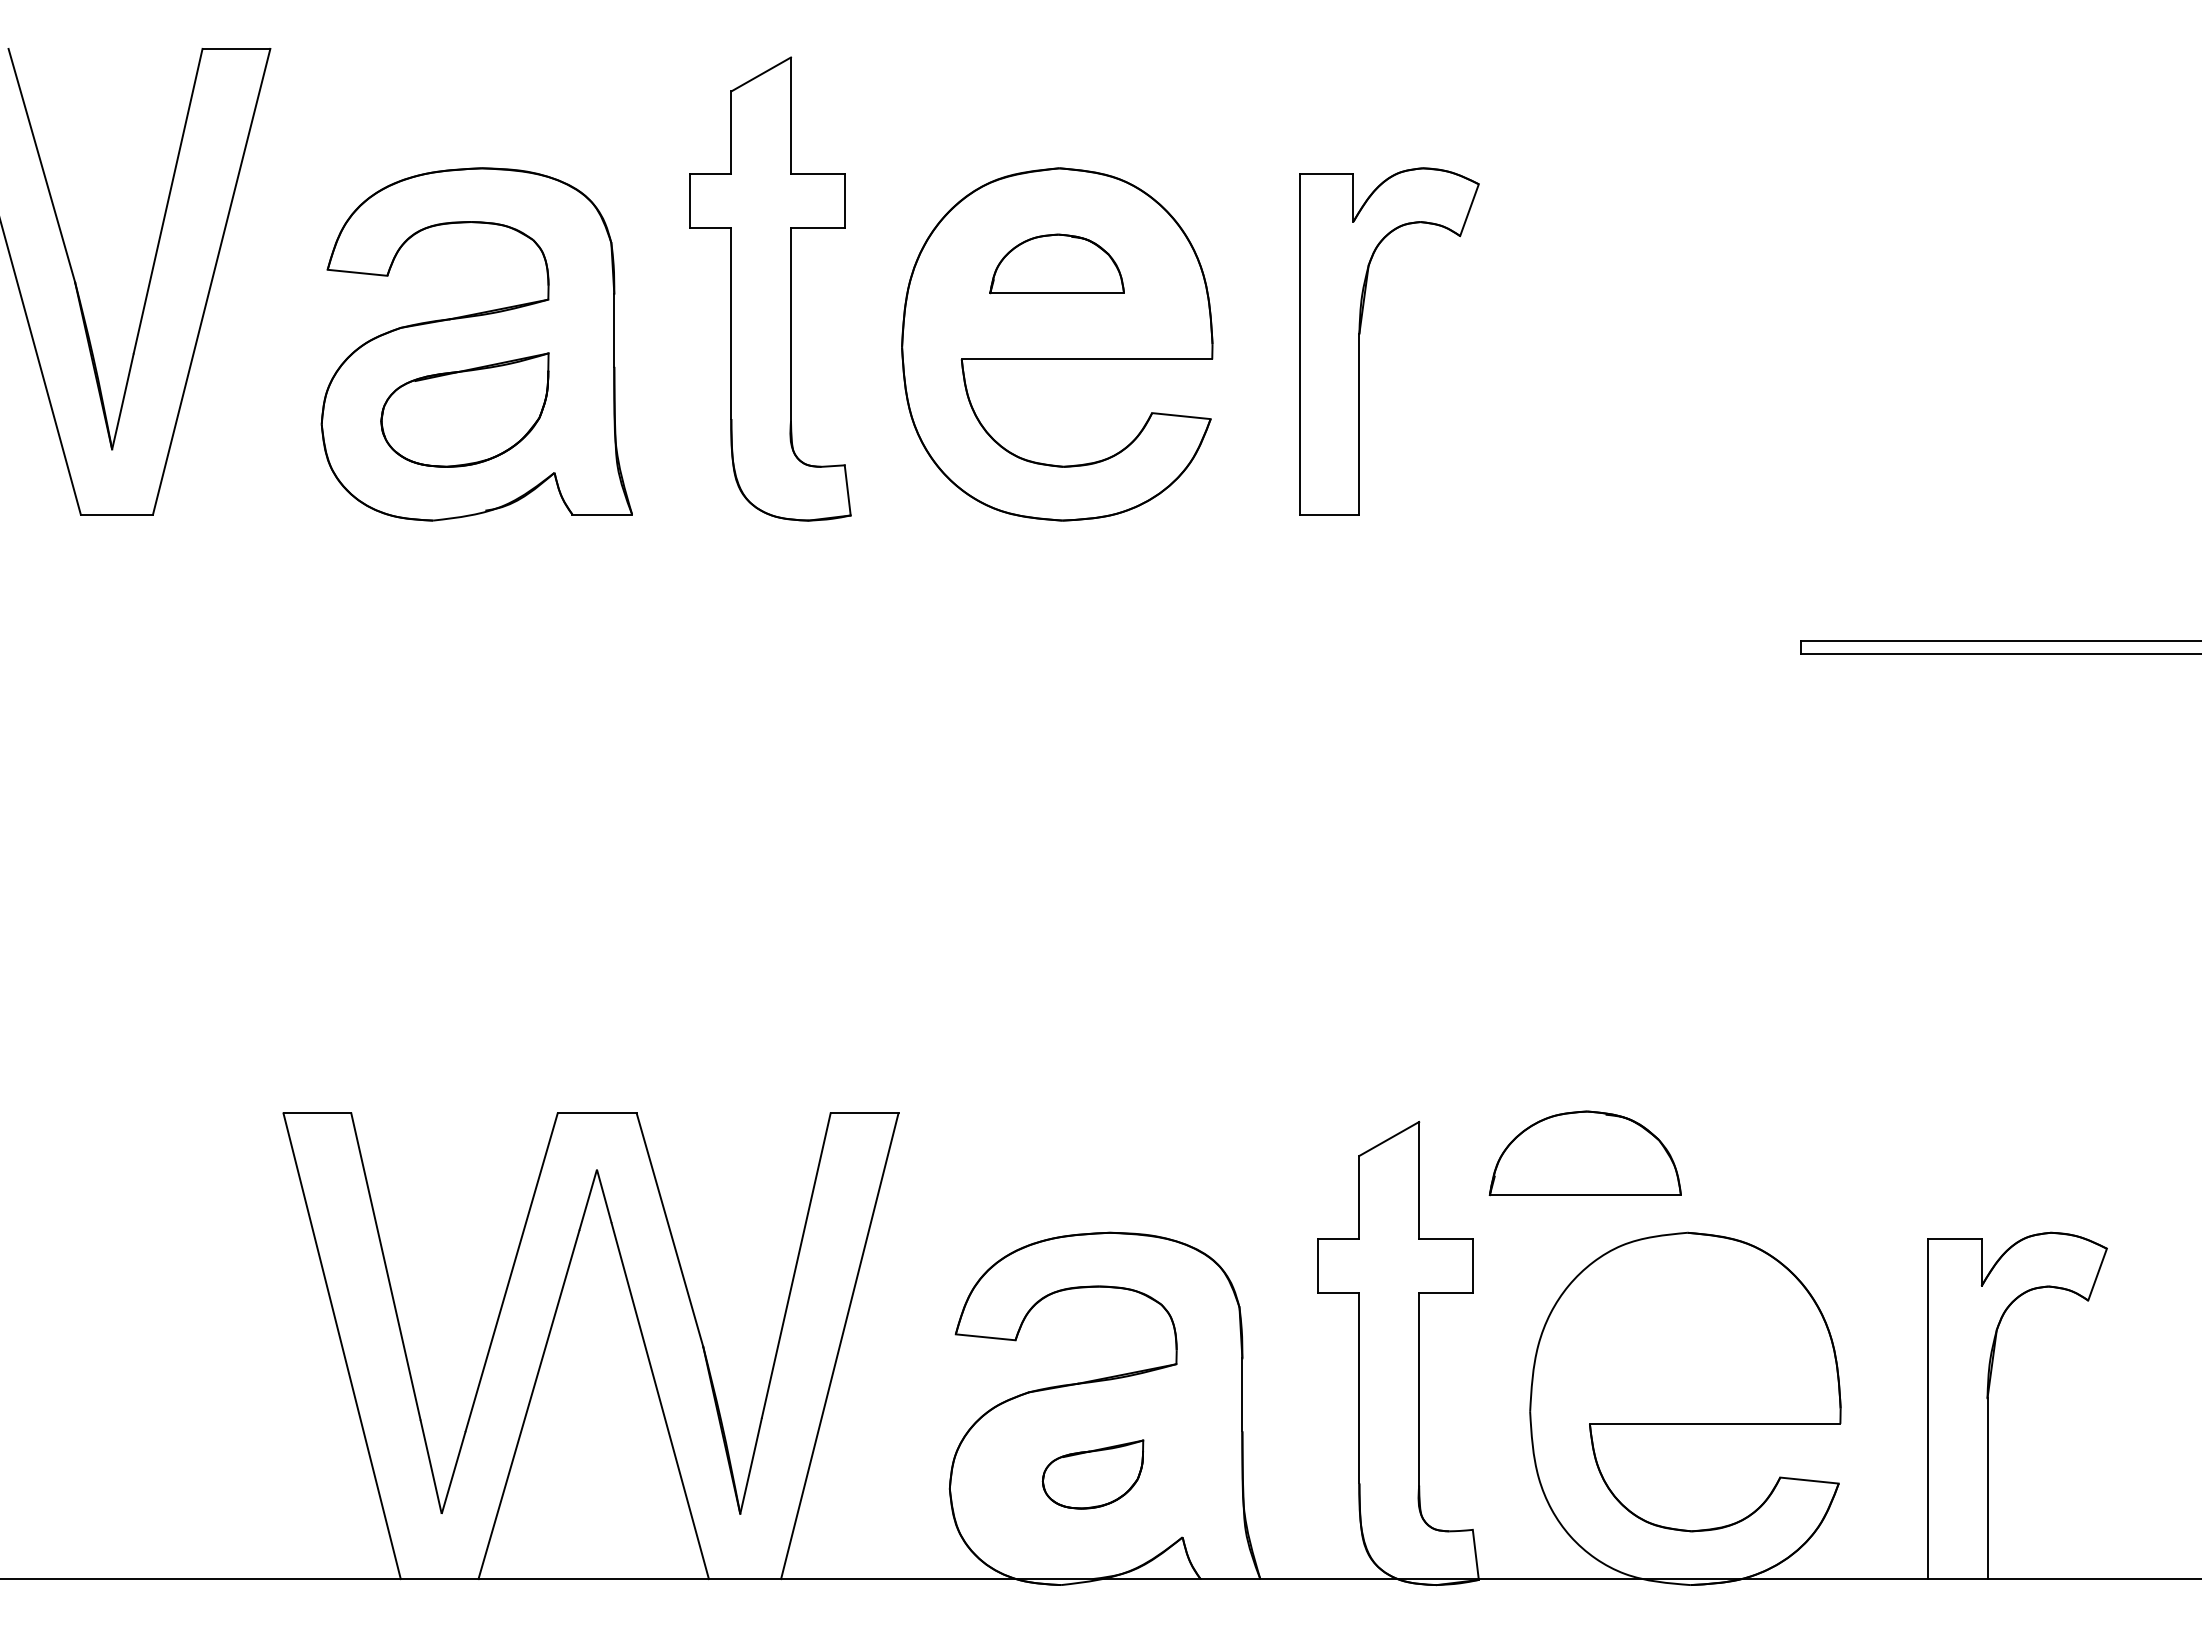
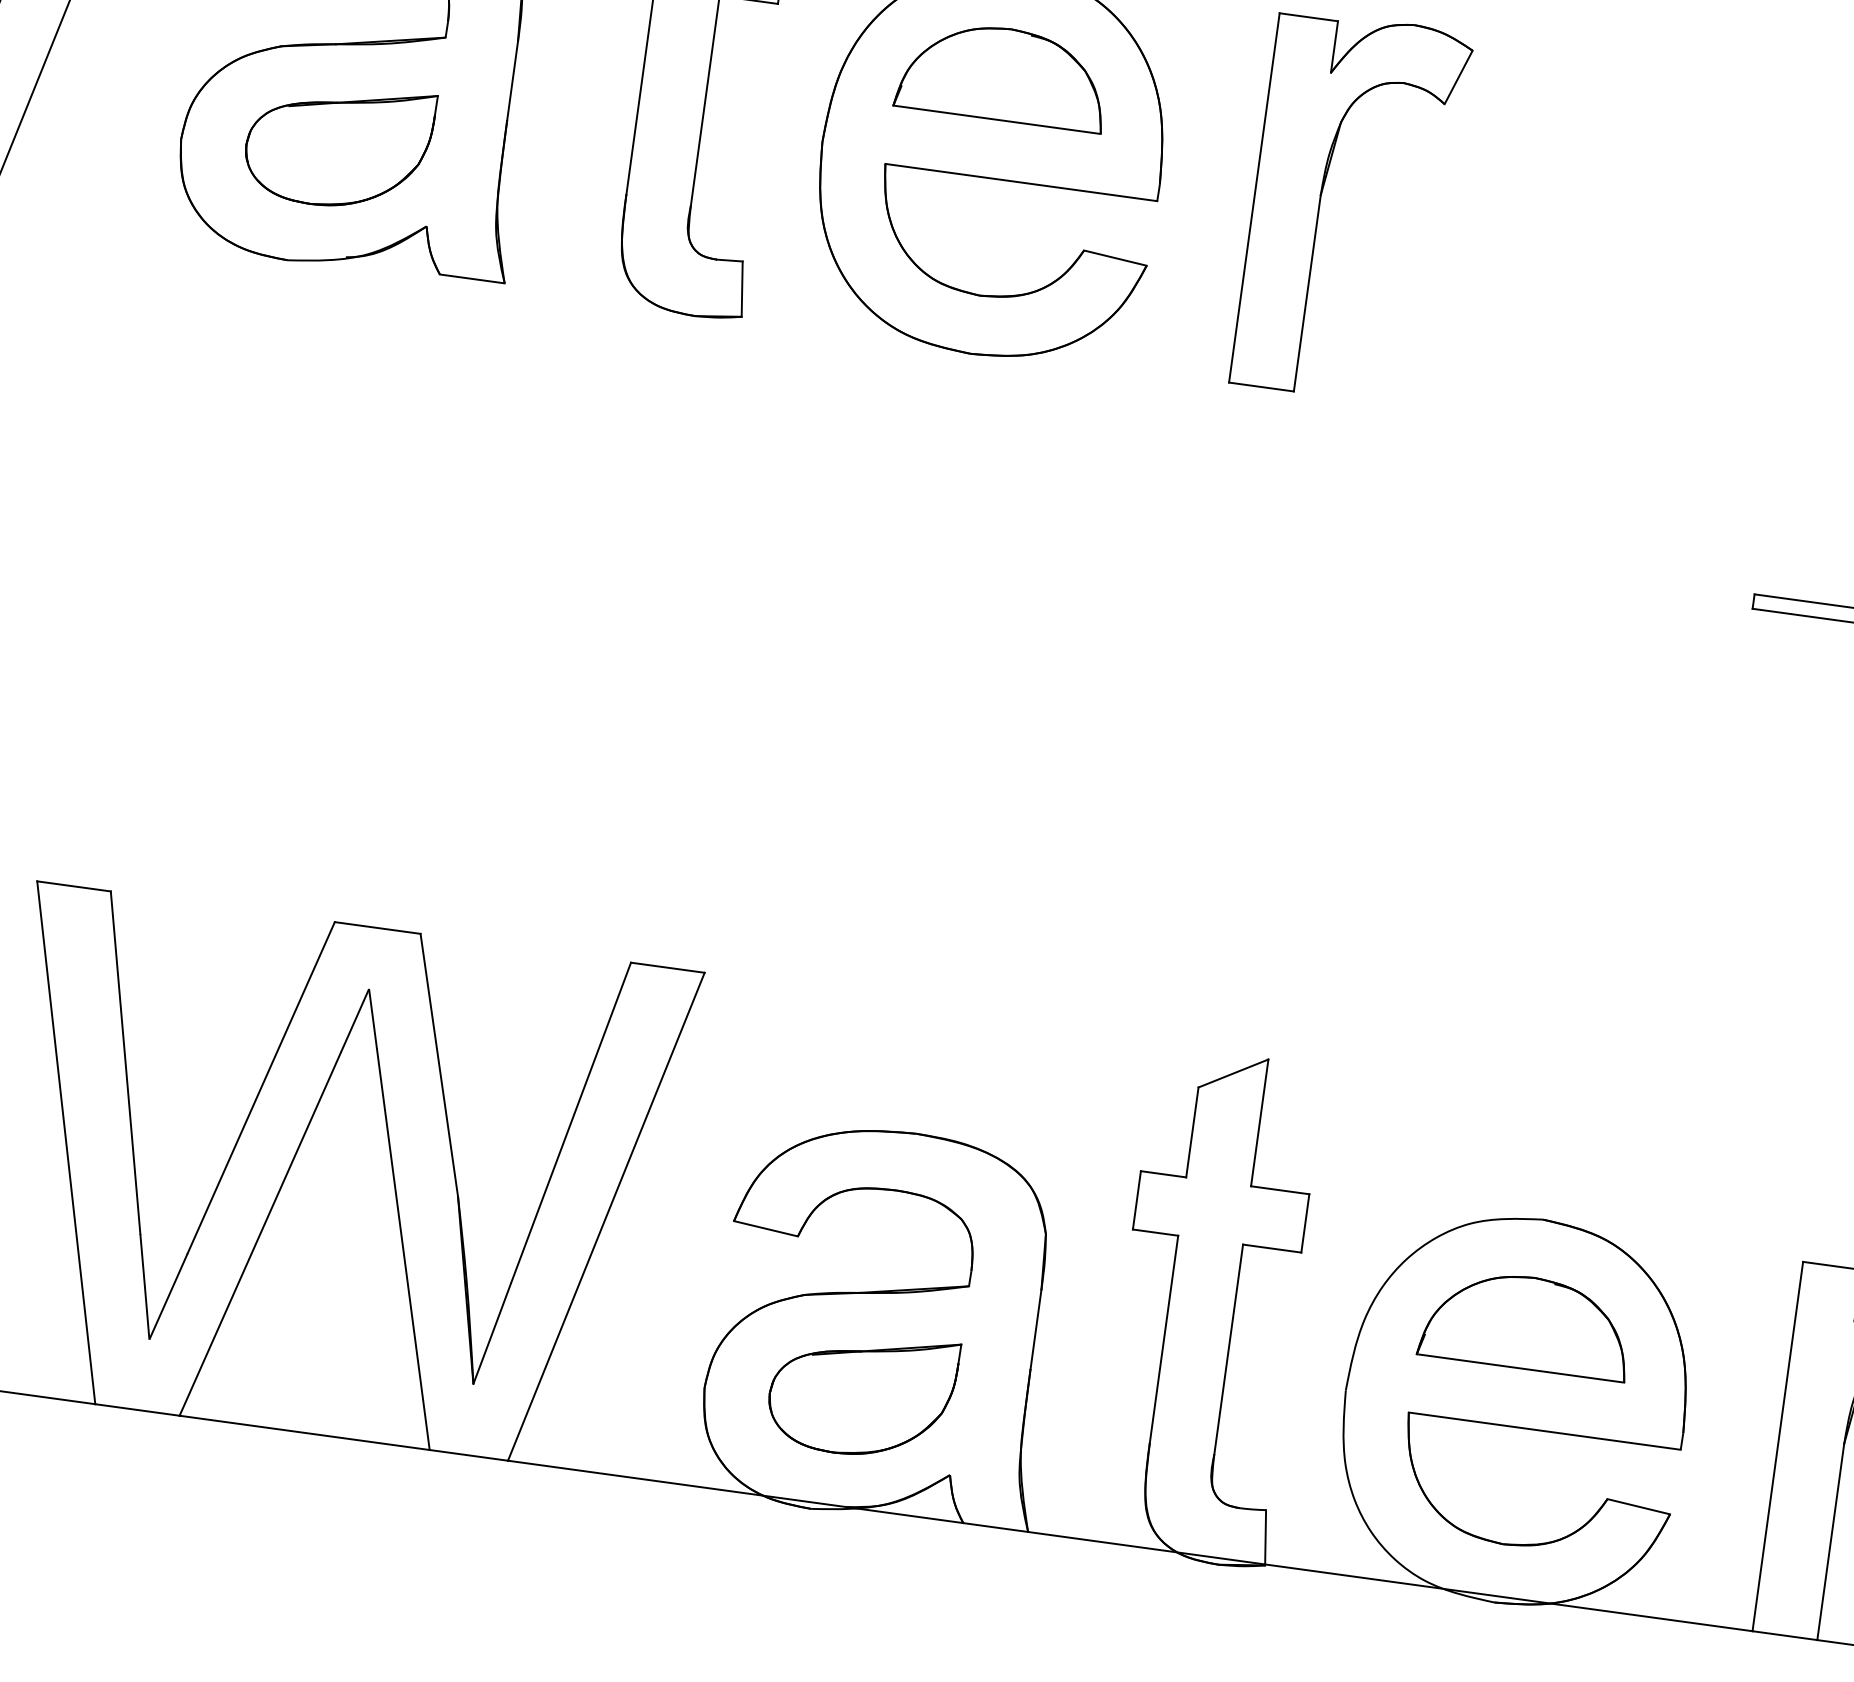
part: (1056, 263) -> (1002, 73), size x1.43
part: (1584, 1153) -> (1525, 1323), moved
part: (1092, 1474) -> (861, 1393), size x1.67

